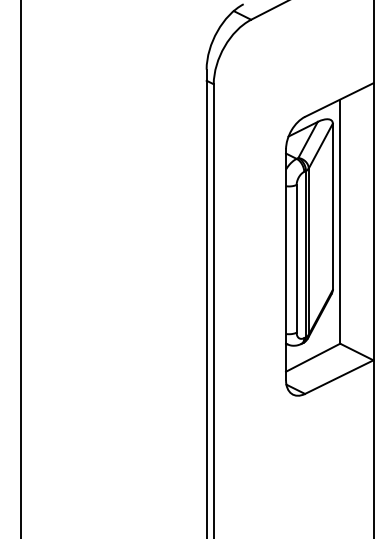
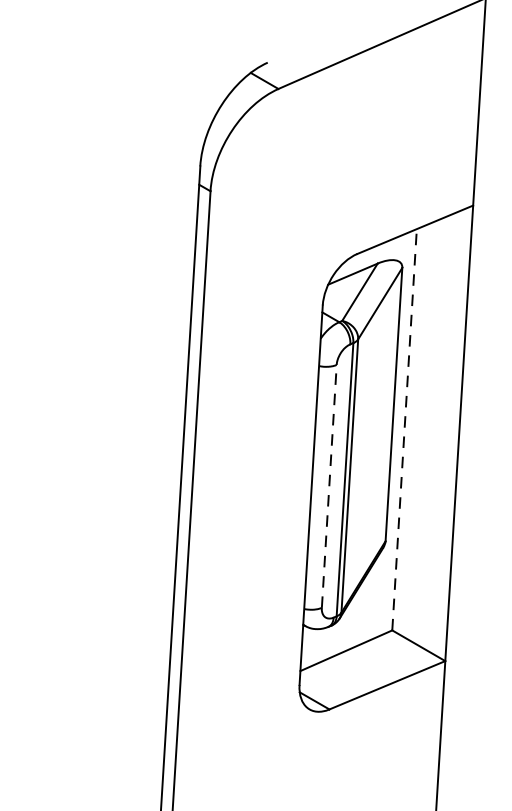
line: (340, 221) -> (405, 429), solid -> dashed
line: (296, 258) -> (328, 485), solid -> dashed

